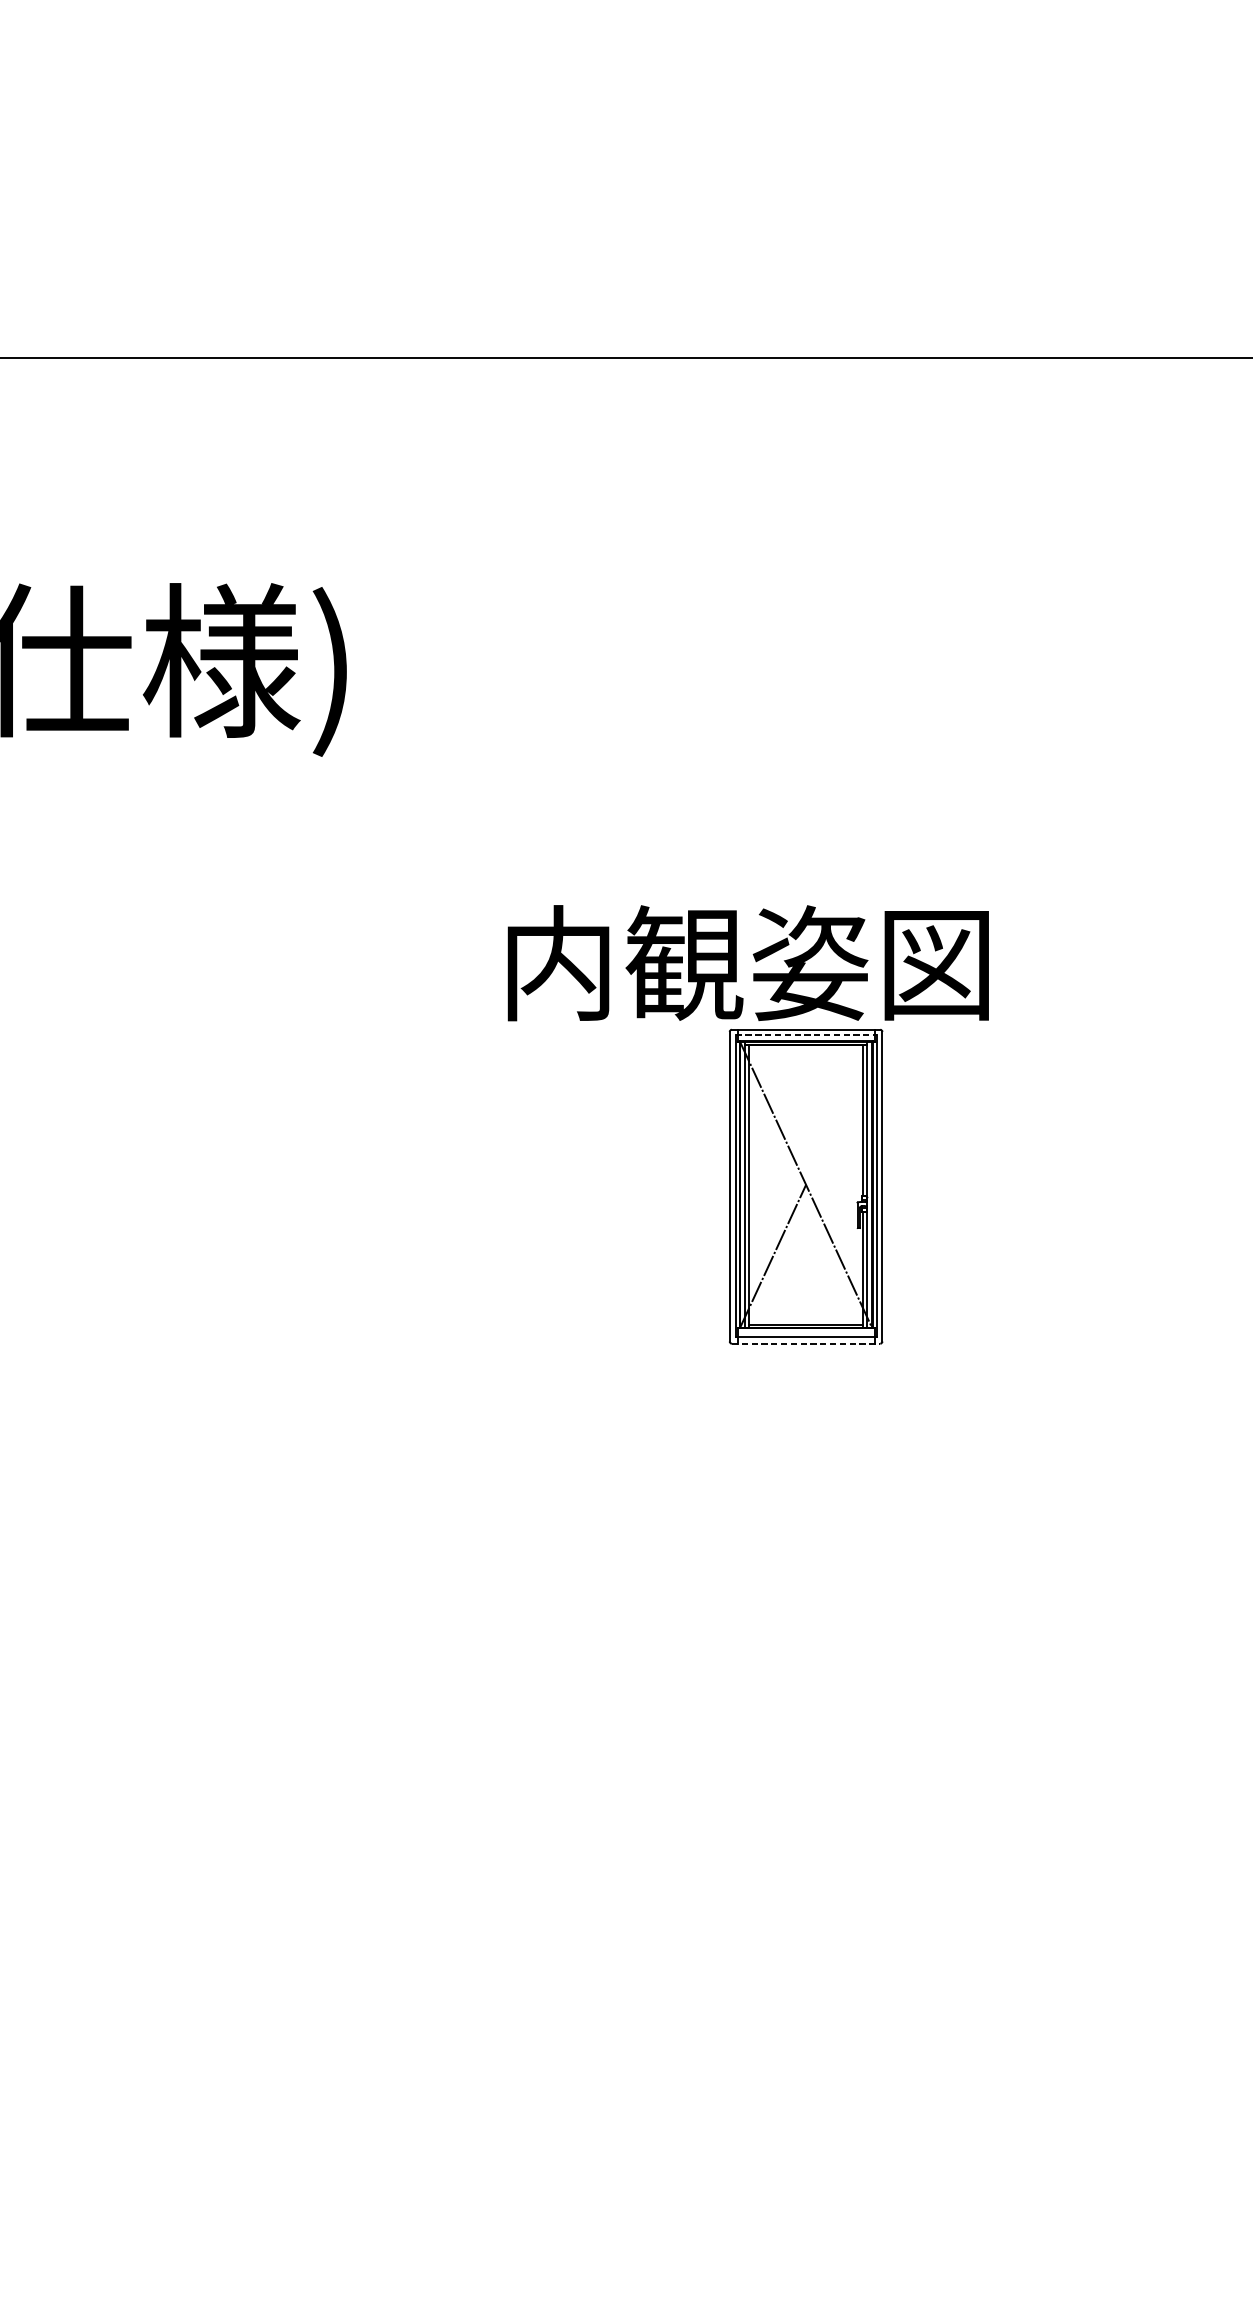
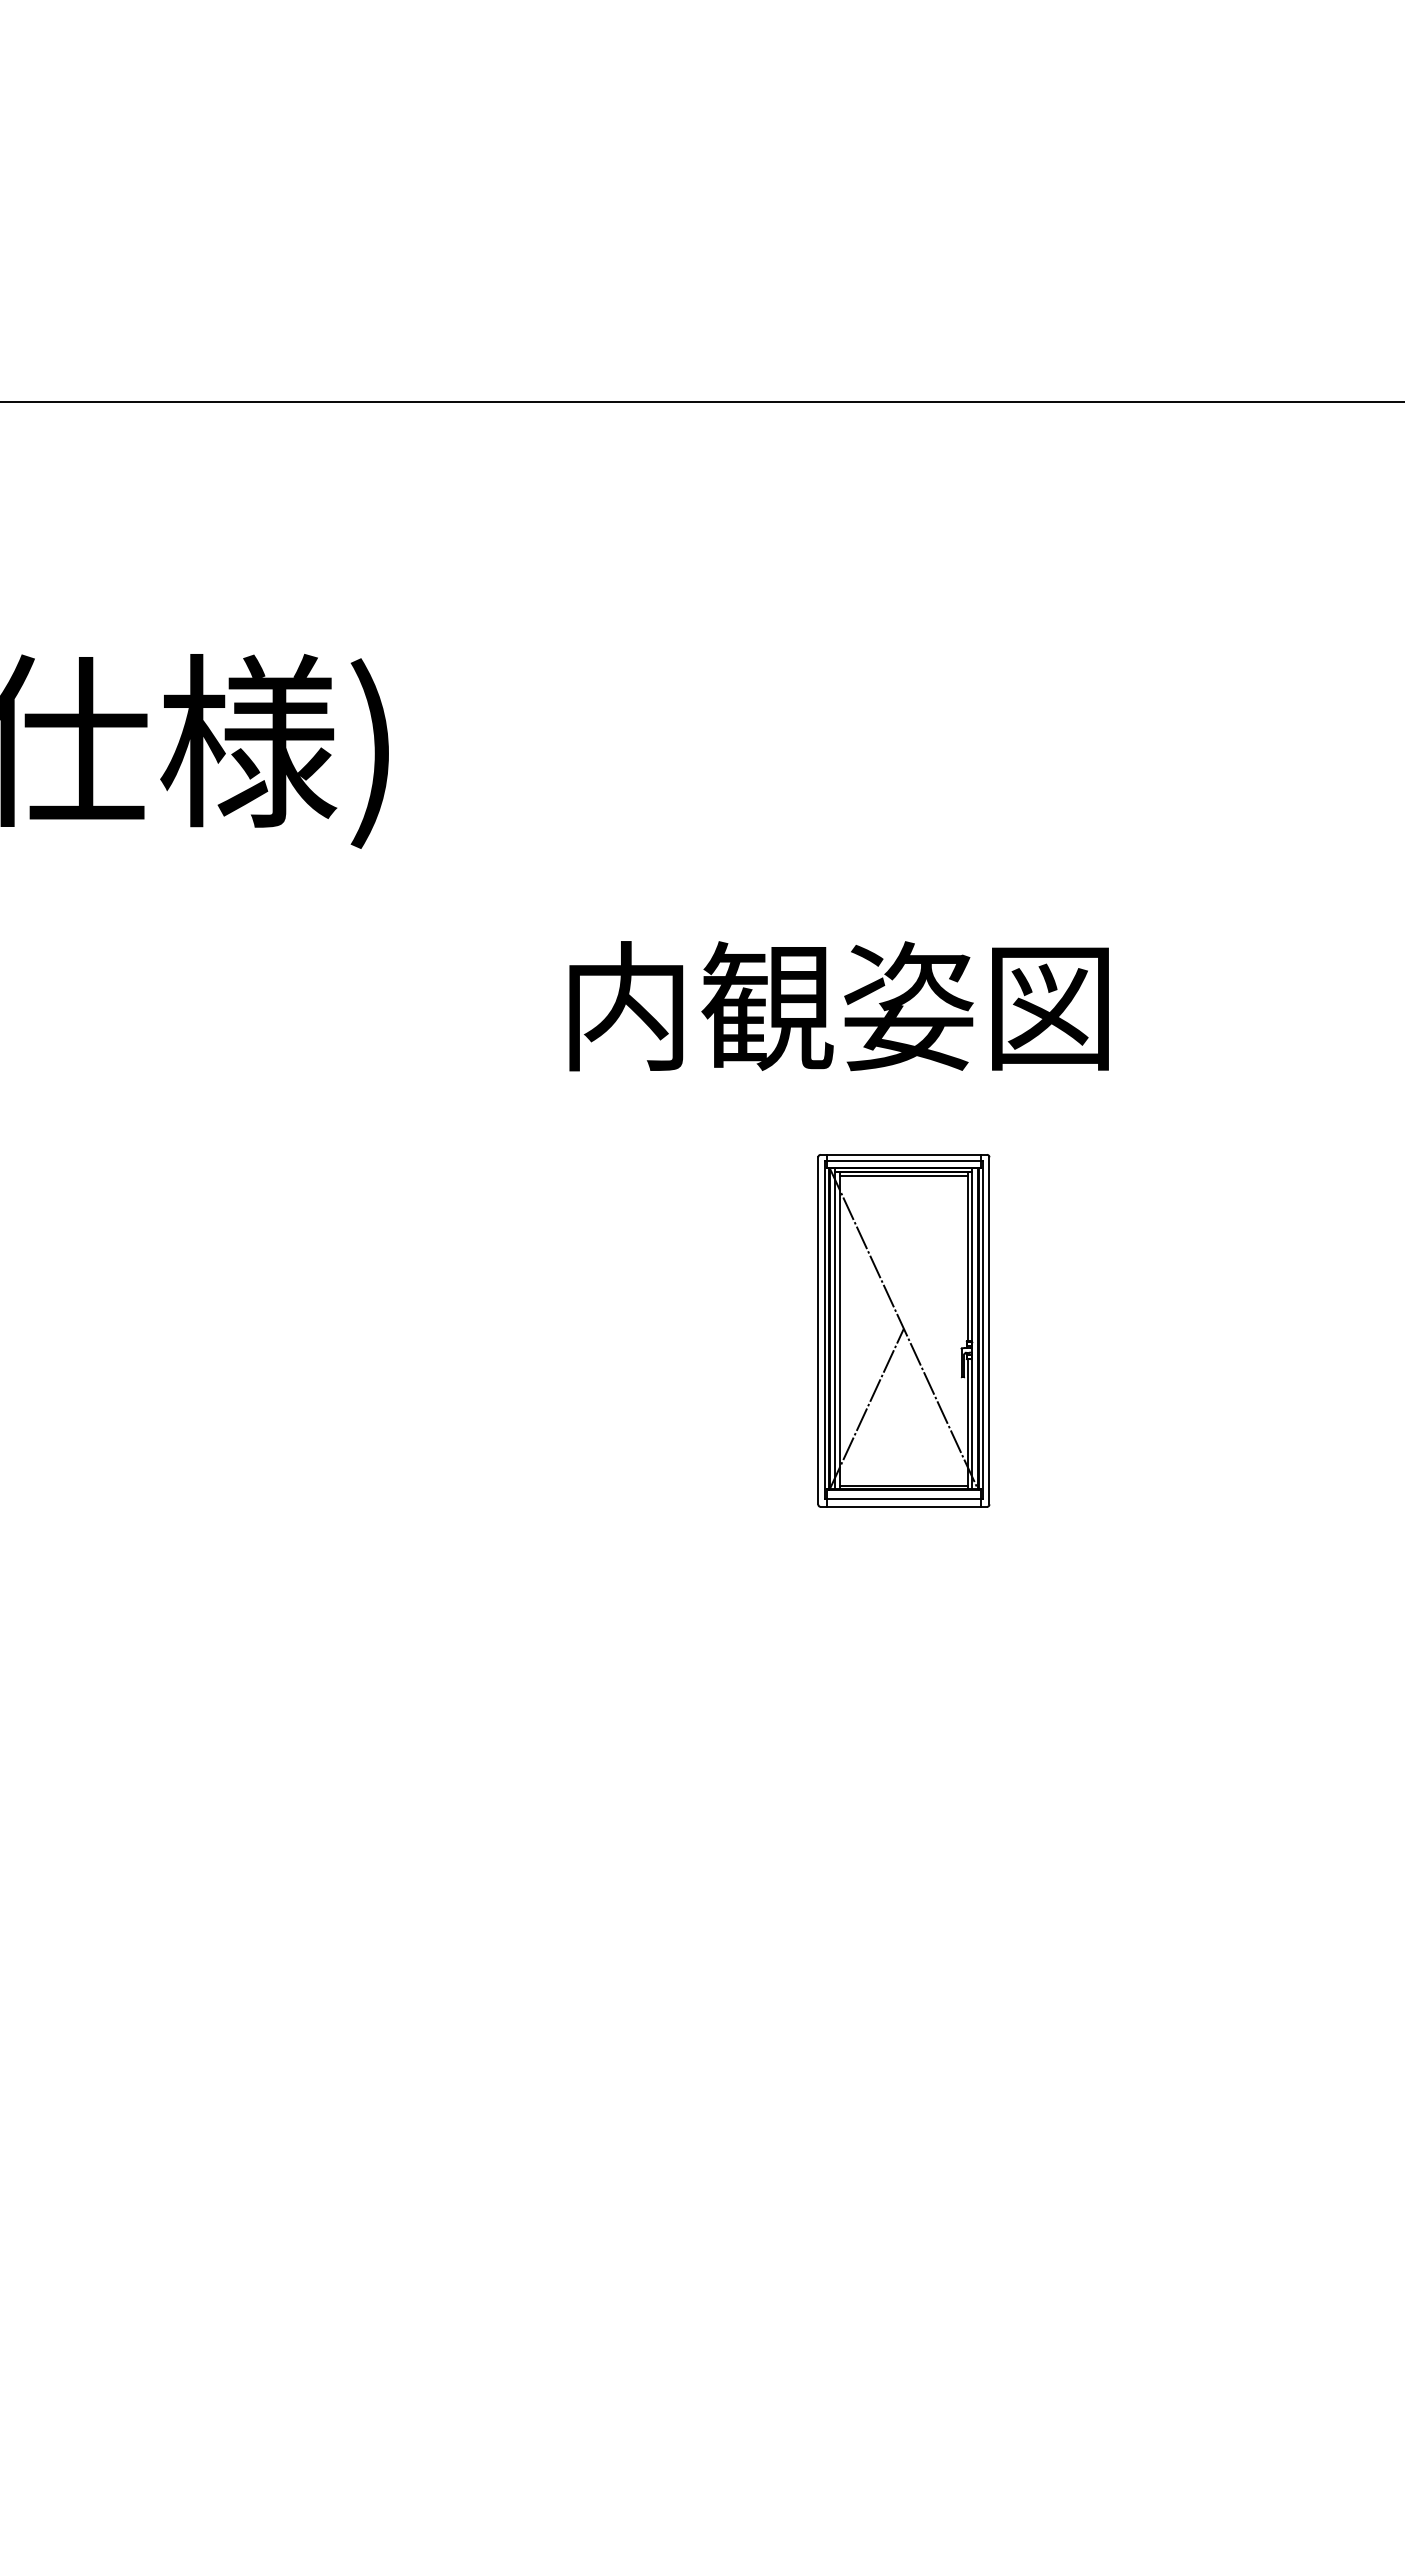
text: (747, 963) -> (838, 1006), moved
line: (805, 1035) -> (903, 1161), dashed -> solid
line: (805, 1048) -> (903, 1175), added
line: (806, 1343) -> (904, 1506), dashed -> solid

